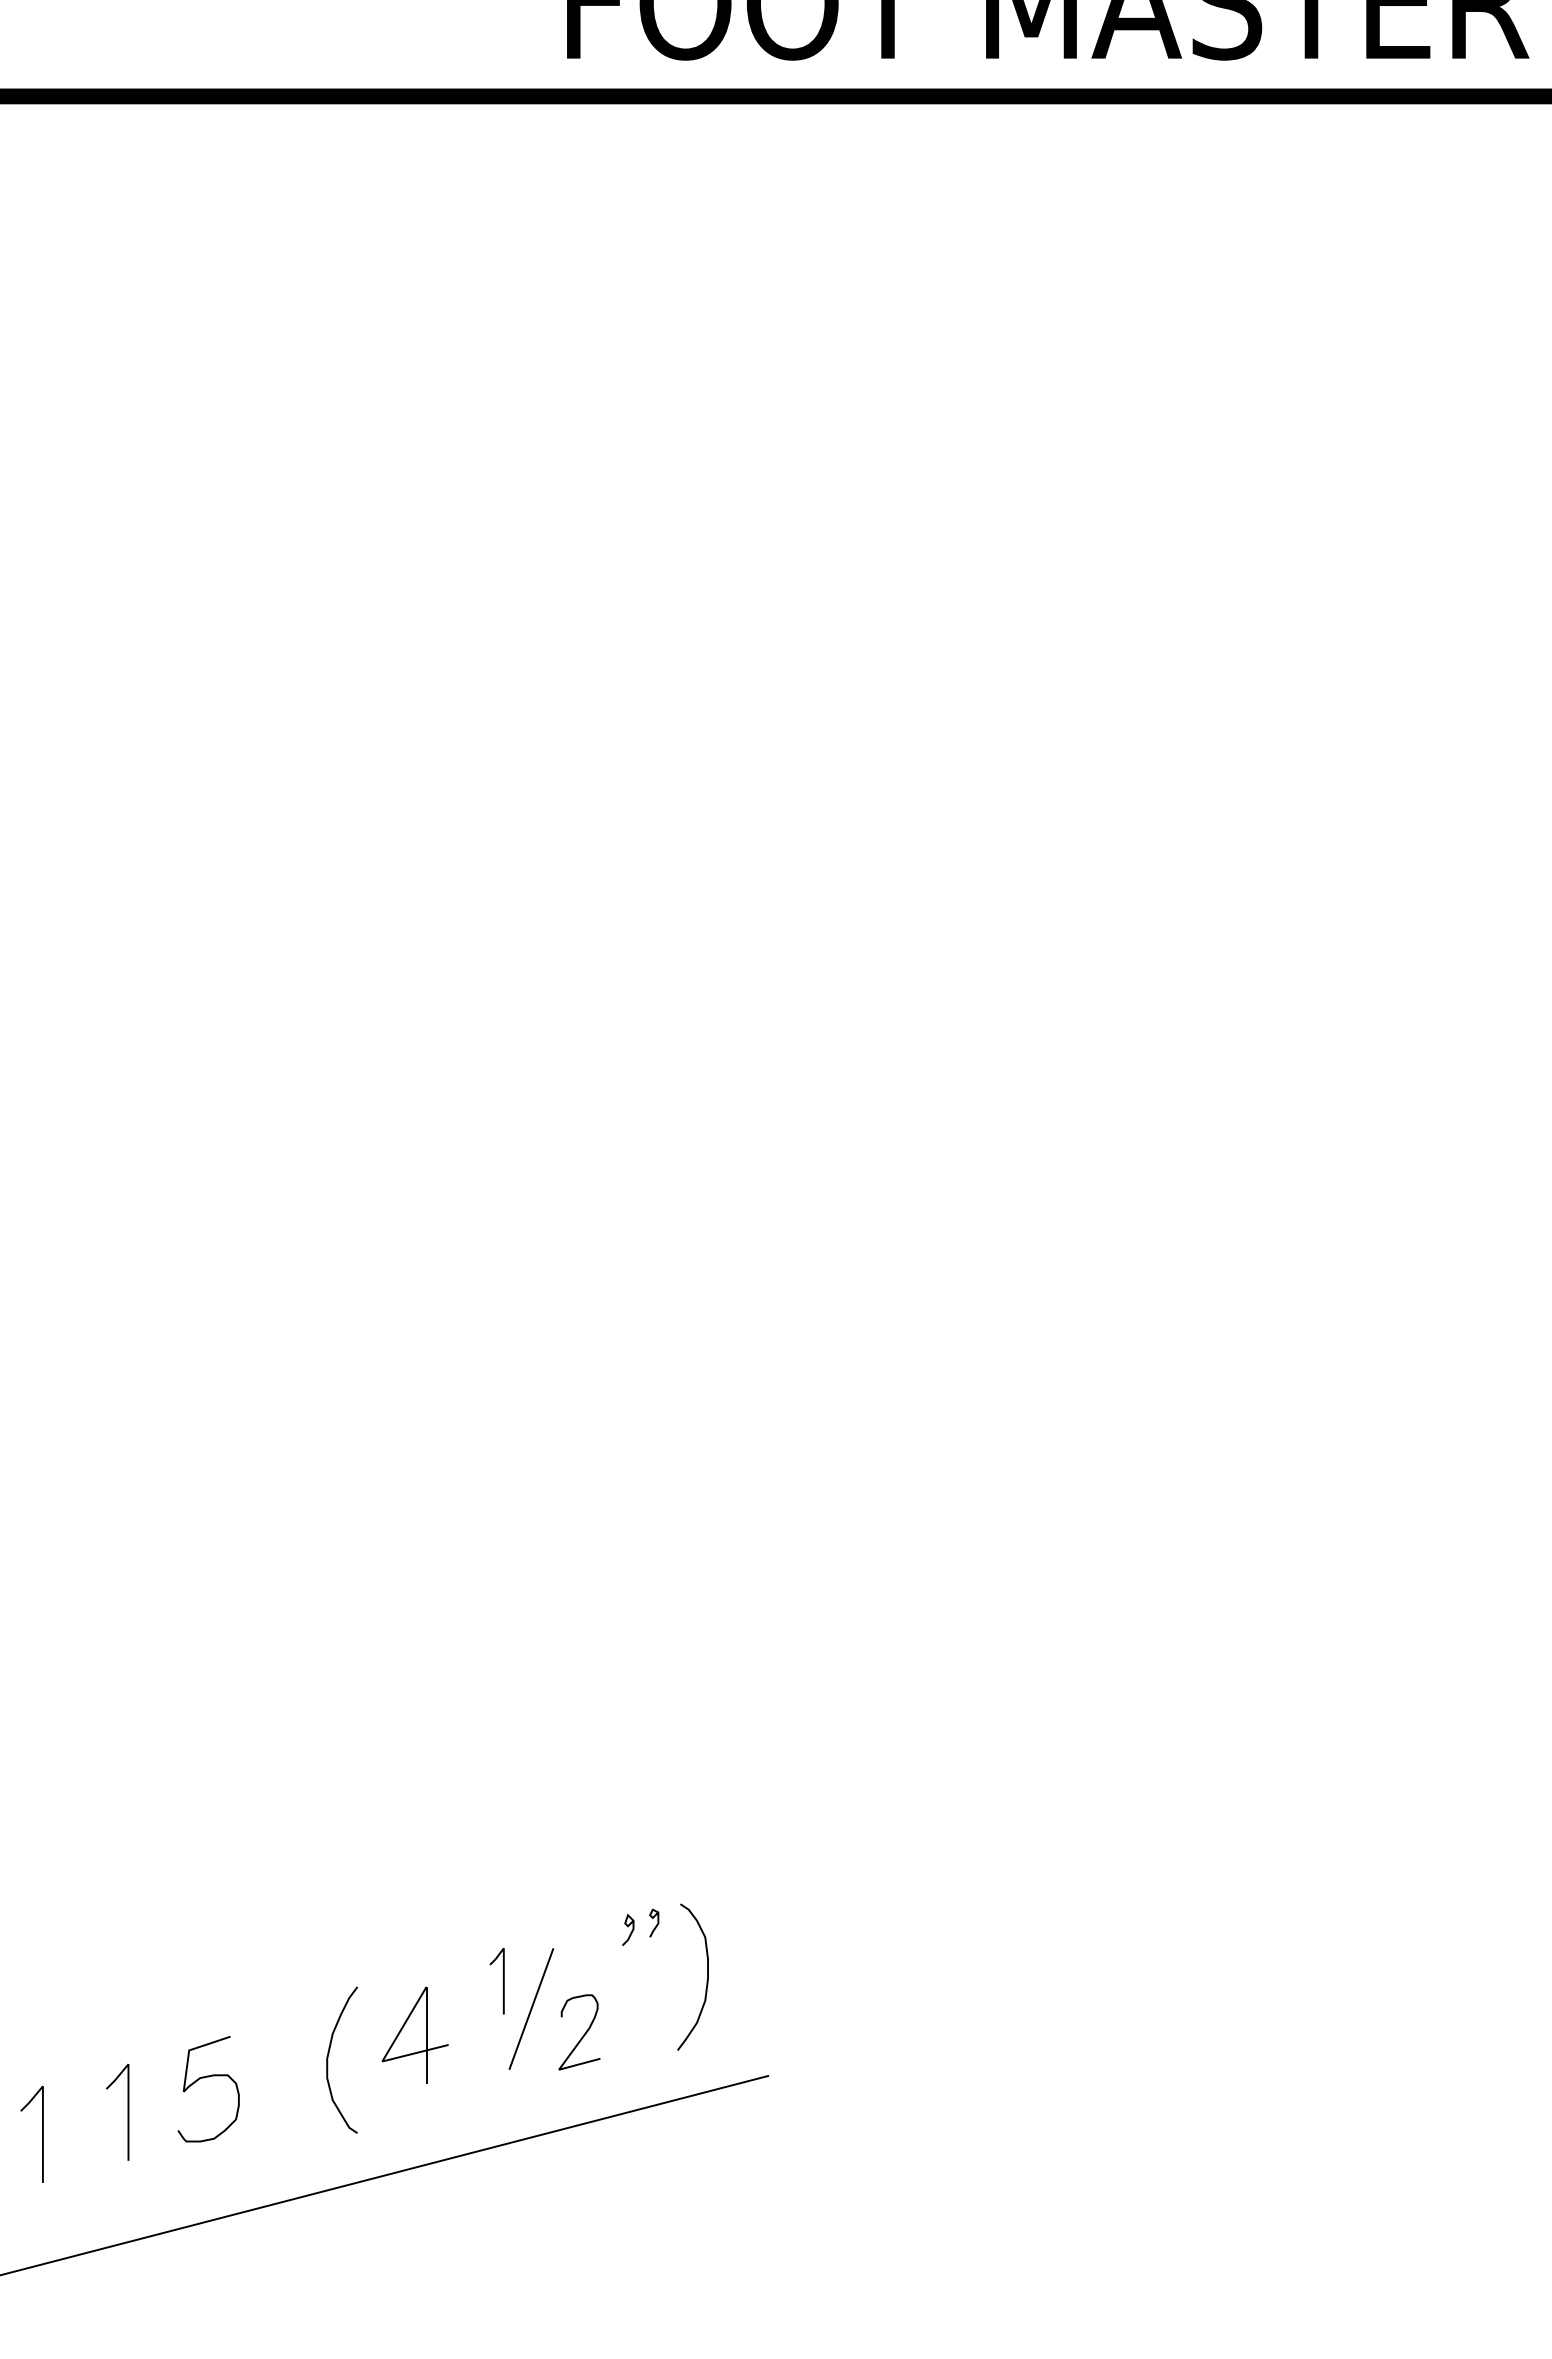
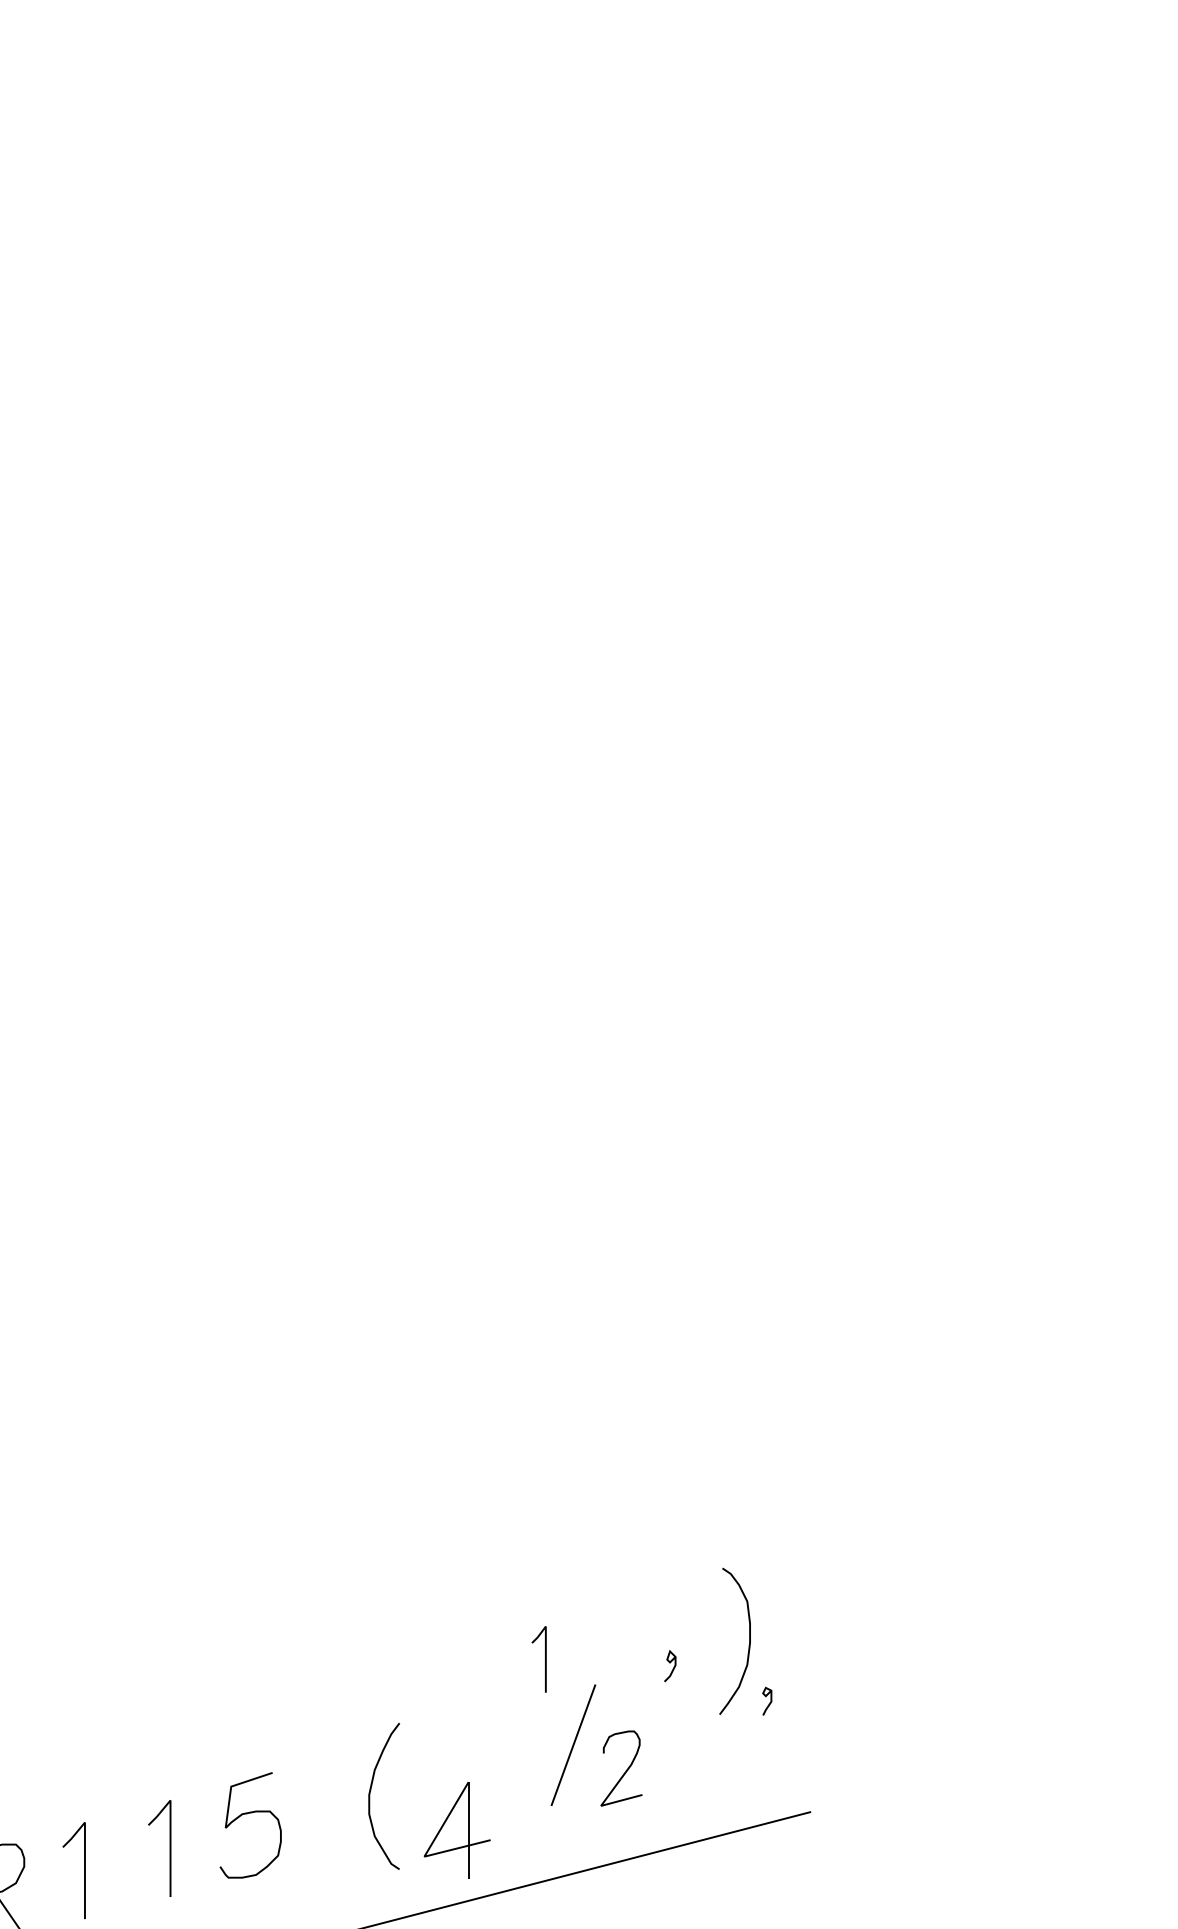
curve: (656, 1924) -> (769, 1702), moved
curve: (706, 1980) -> (748, 1644), moved
line: (502, 1981) -> (544, 1659), moved
part: (414, 2034) -> (456, 1829), moved

